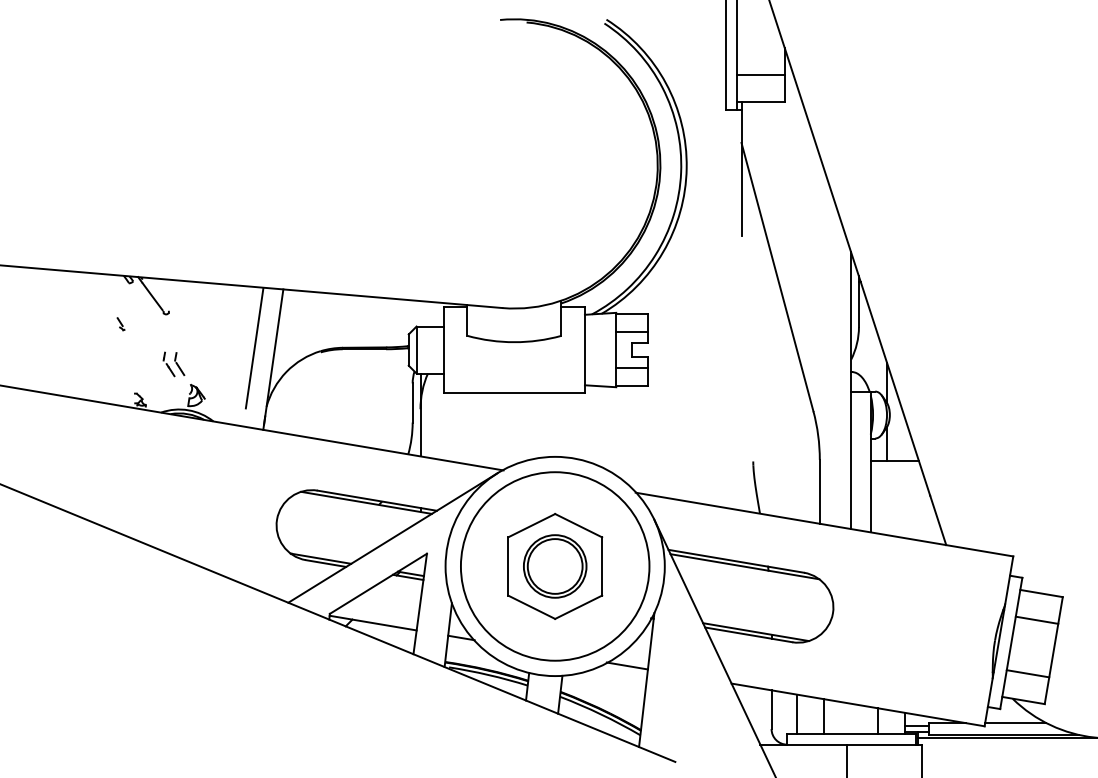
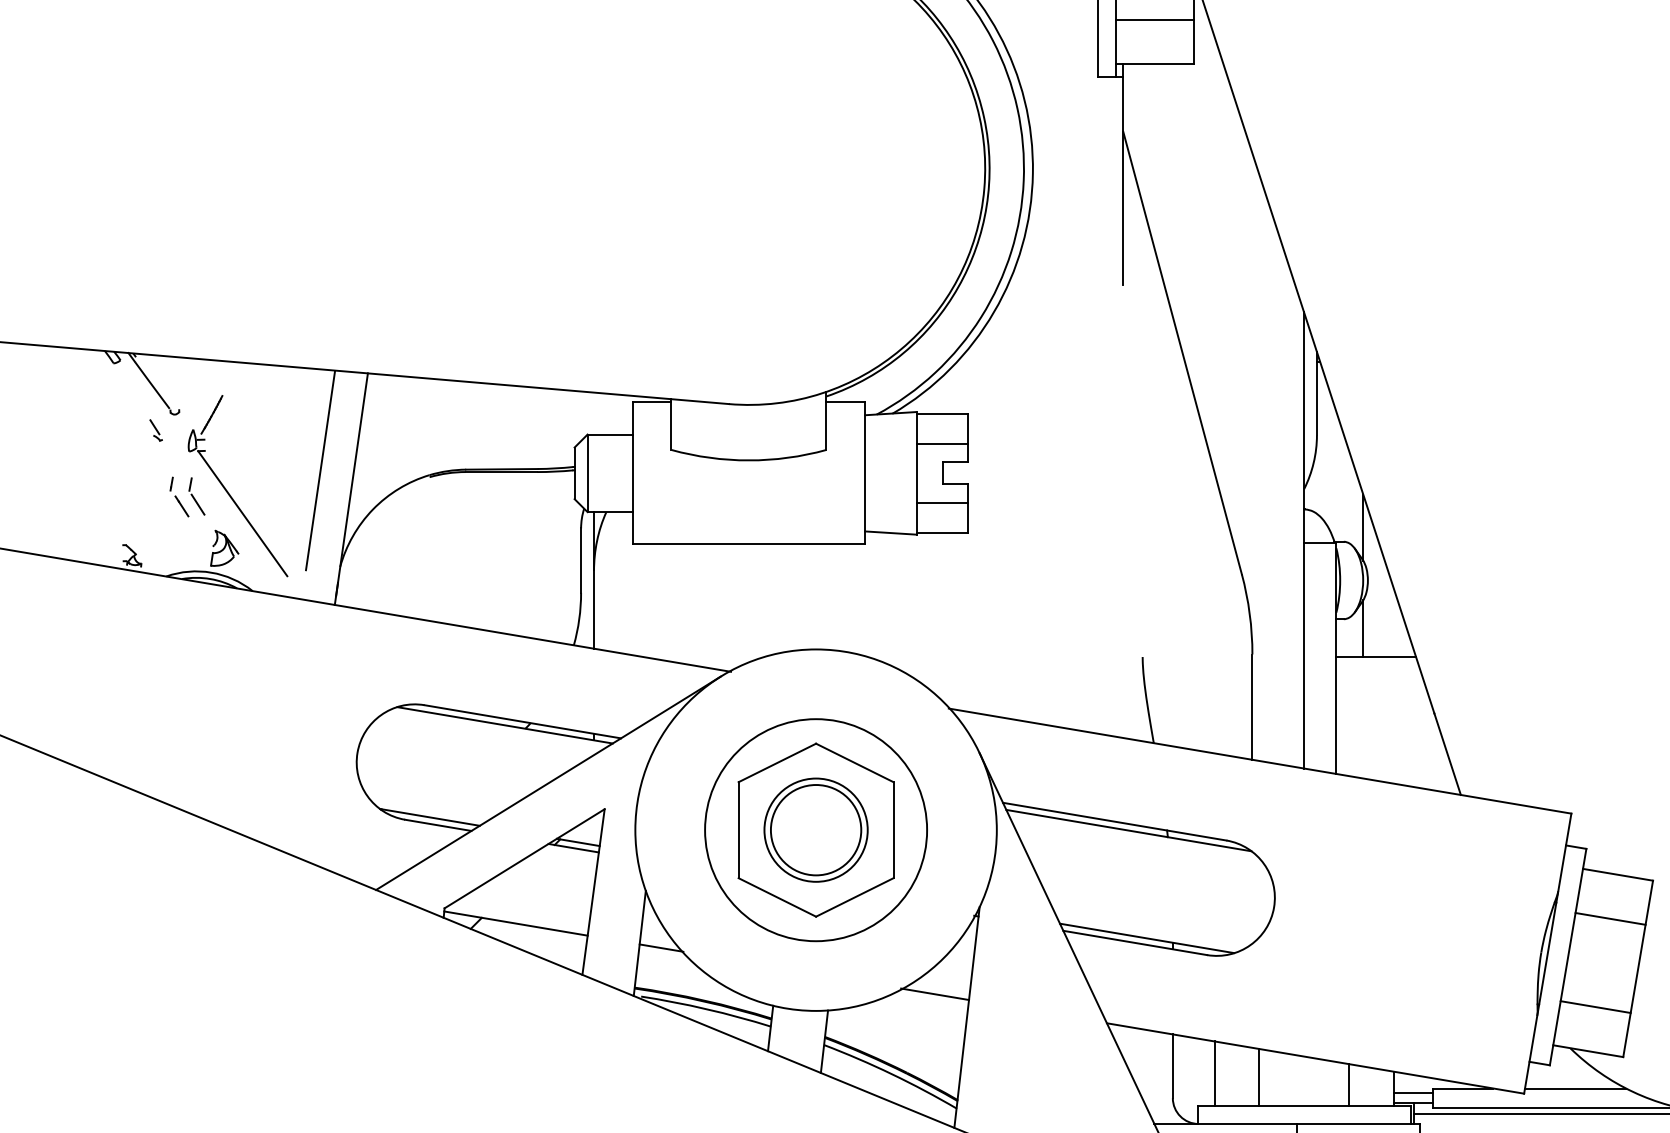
part: (120, 324) -> (155, 431), moved
part: (199, 361) -> (229, 492), added
circle: (554, 566) -> (814, 830), size x0.71

